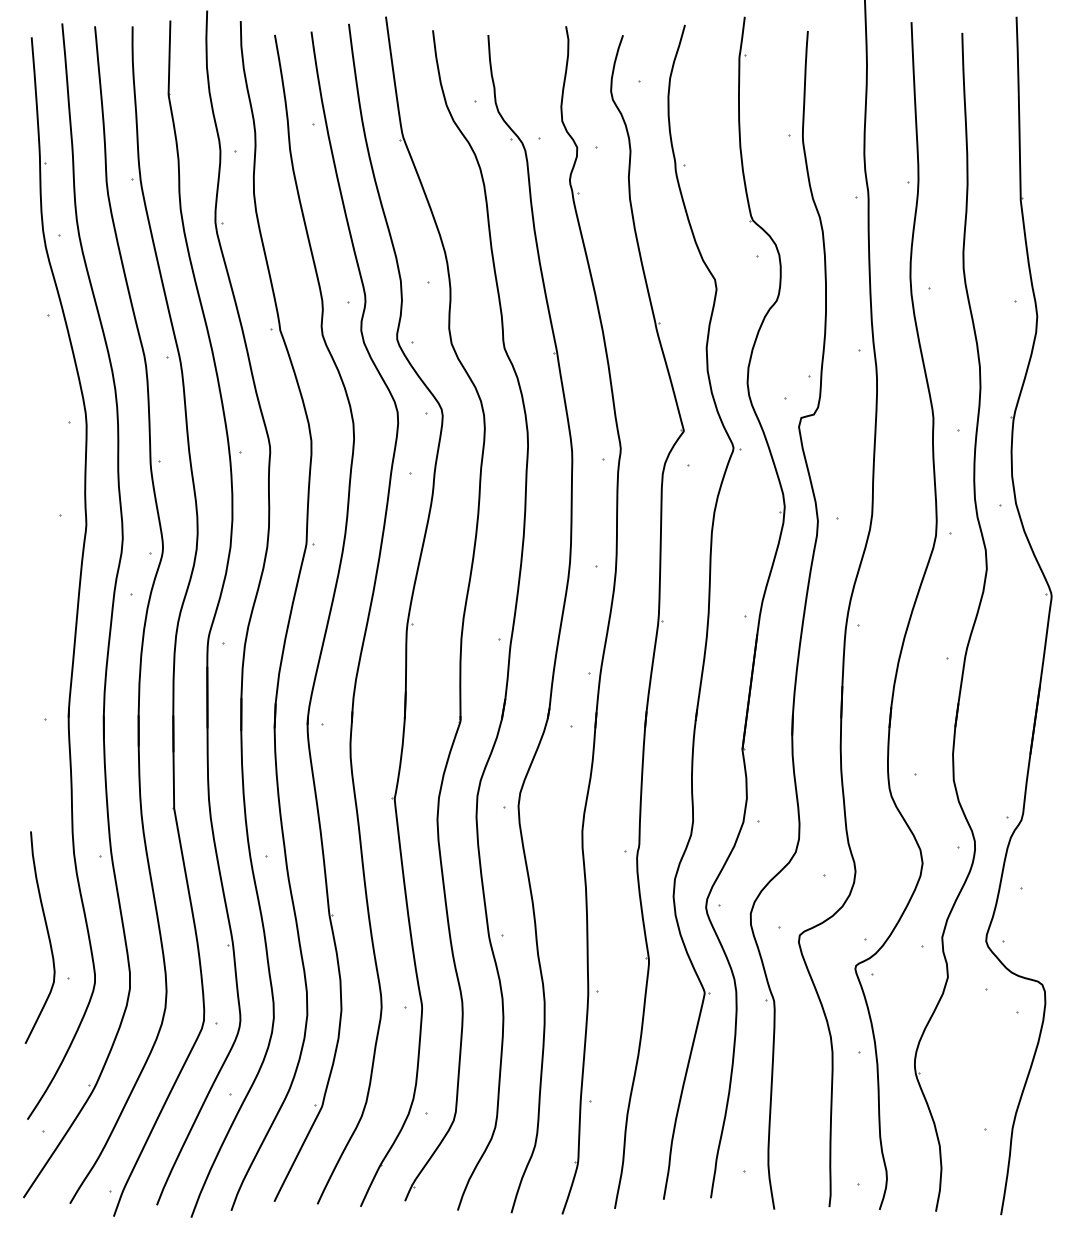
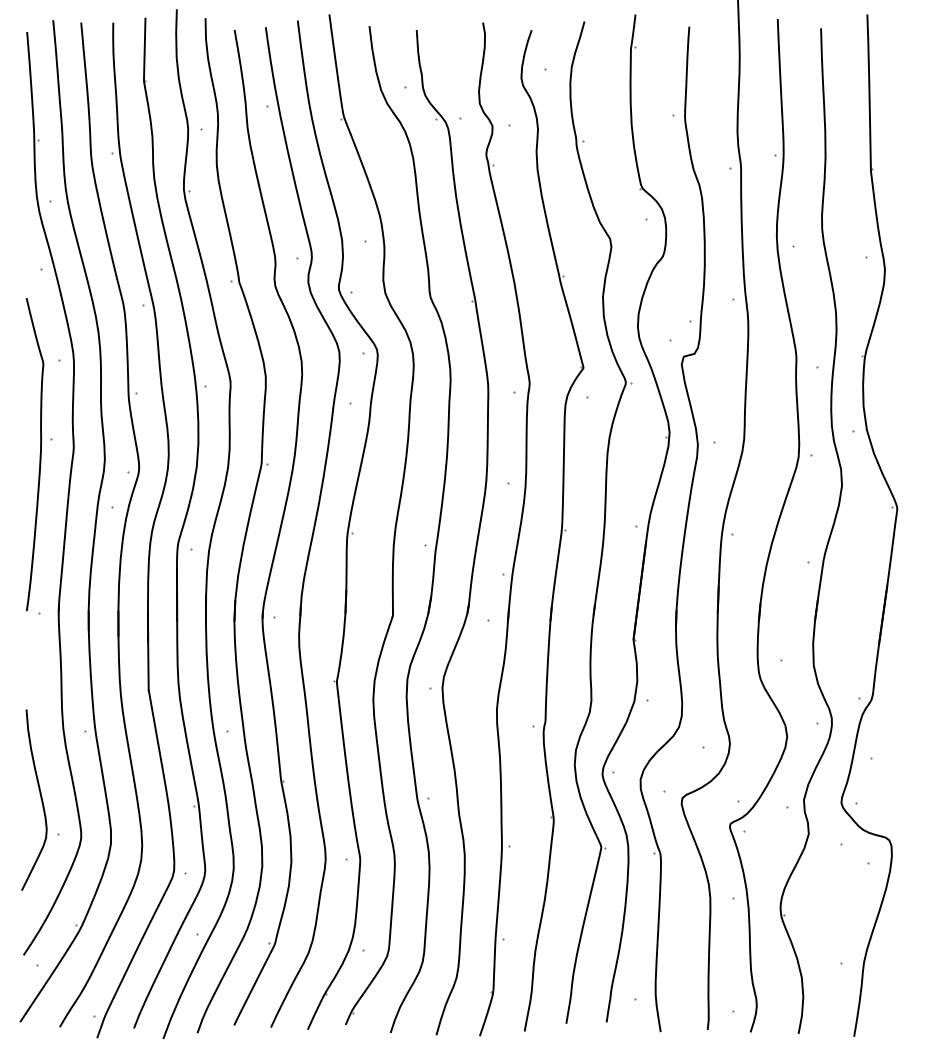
curve: (46, 532) -> (39, 454), added

